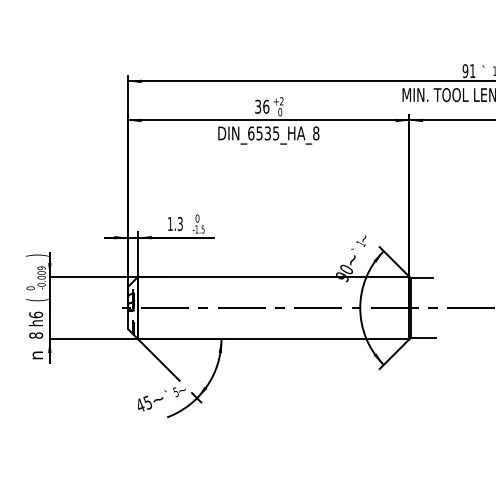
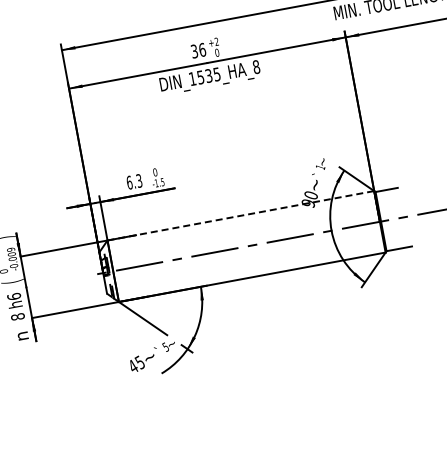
text: (251, 133) -> (192, 78), DIN_6535_HA_8 -> DIN_1535_HA_8
text: (169, 223) -> (128, 182), 1.3 -> 6.3
line: (273, 276) -> (240, 215), solid -> dashed

